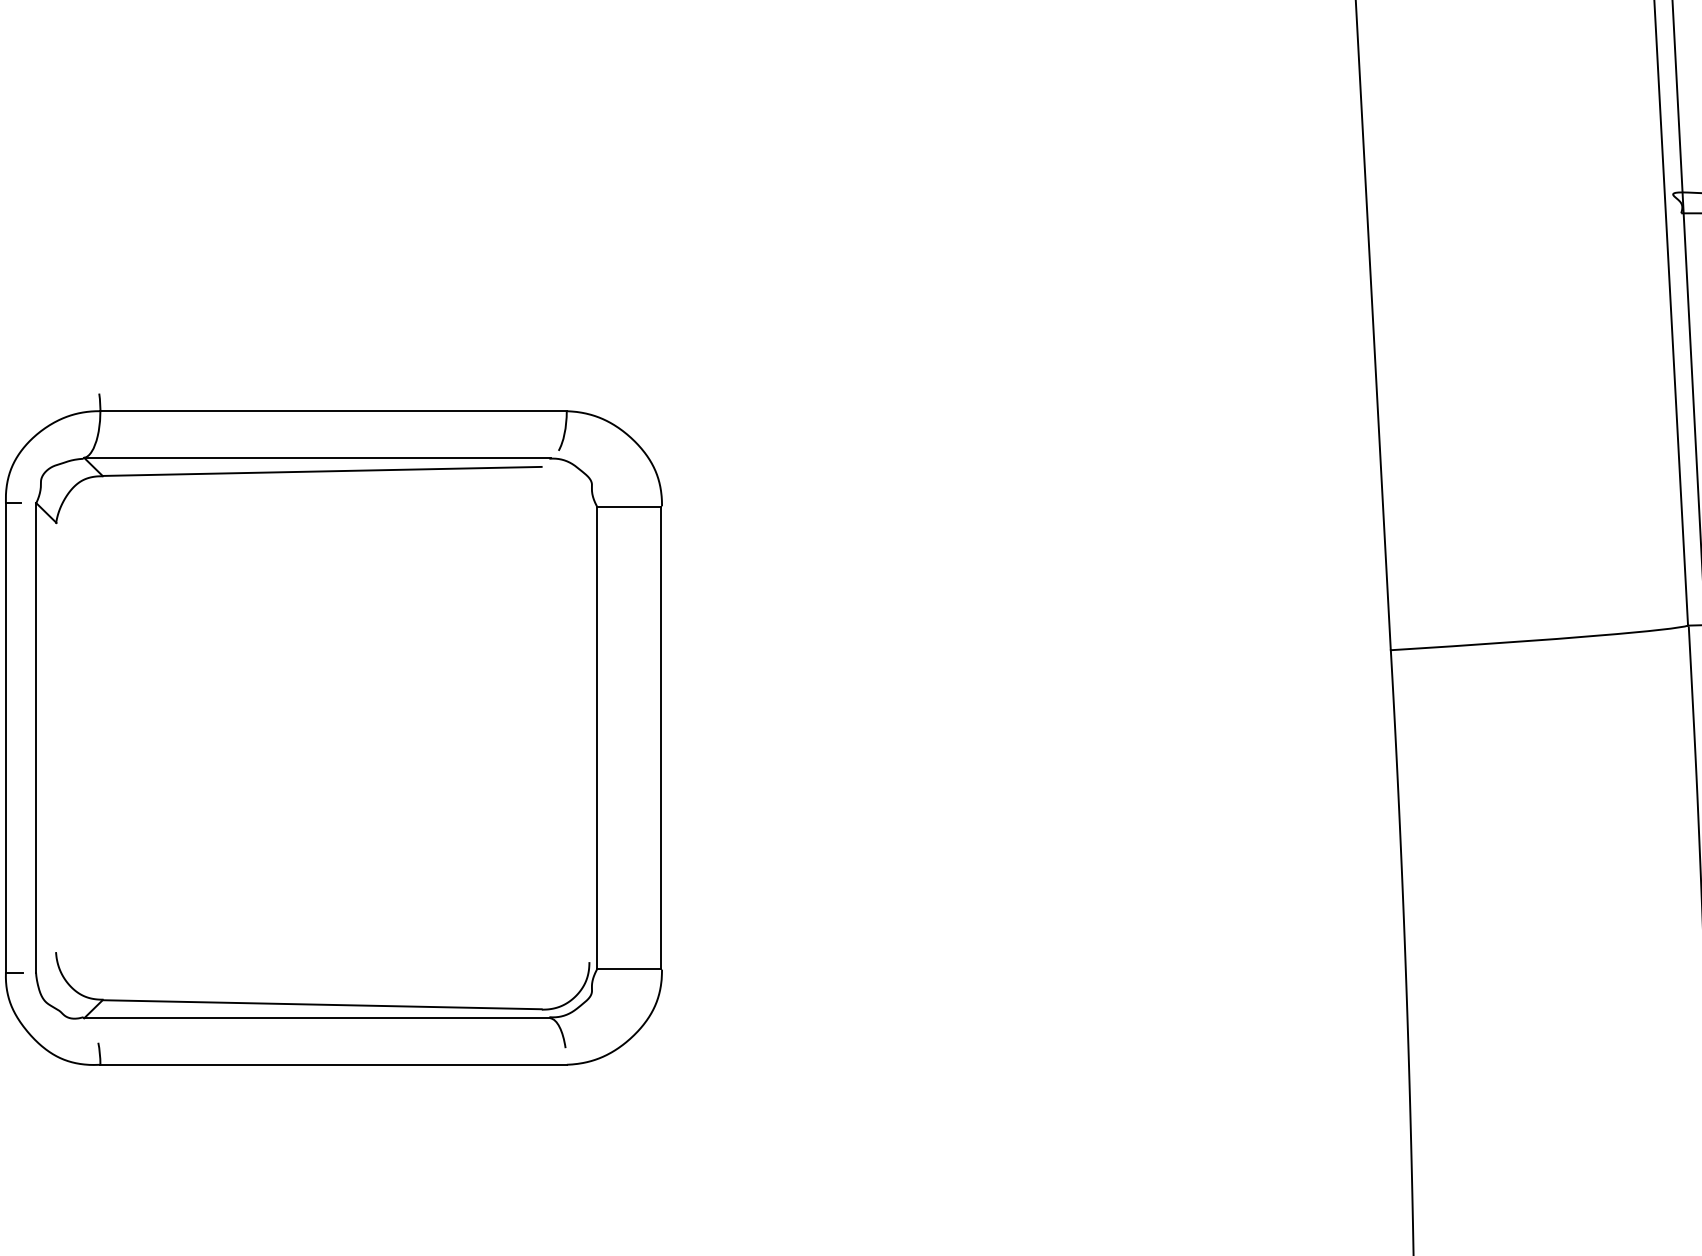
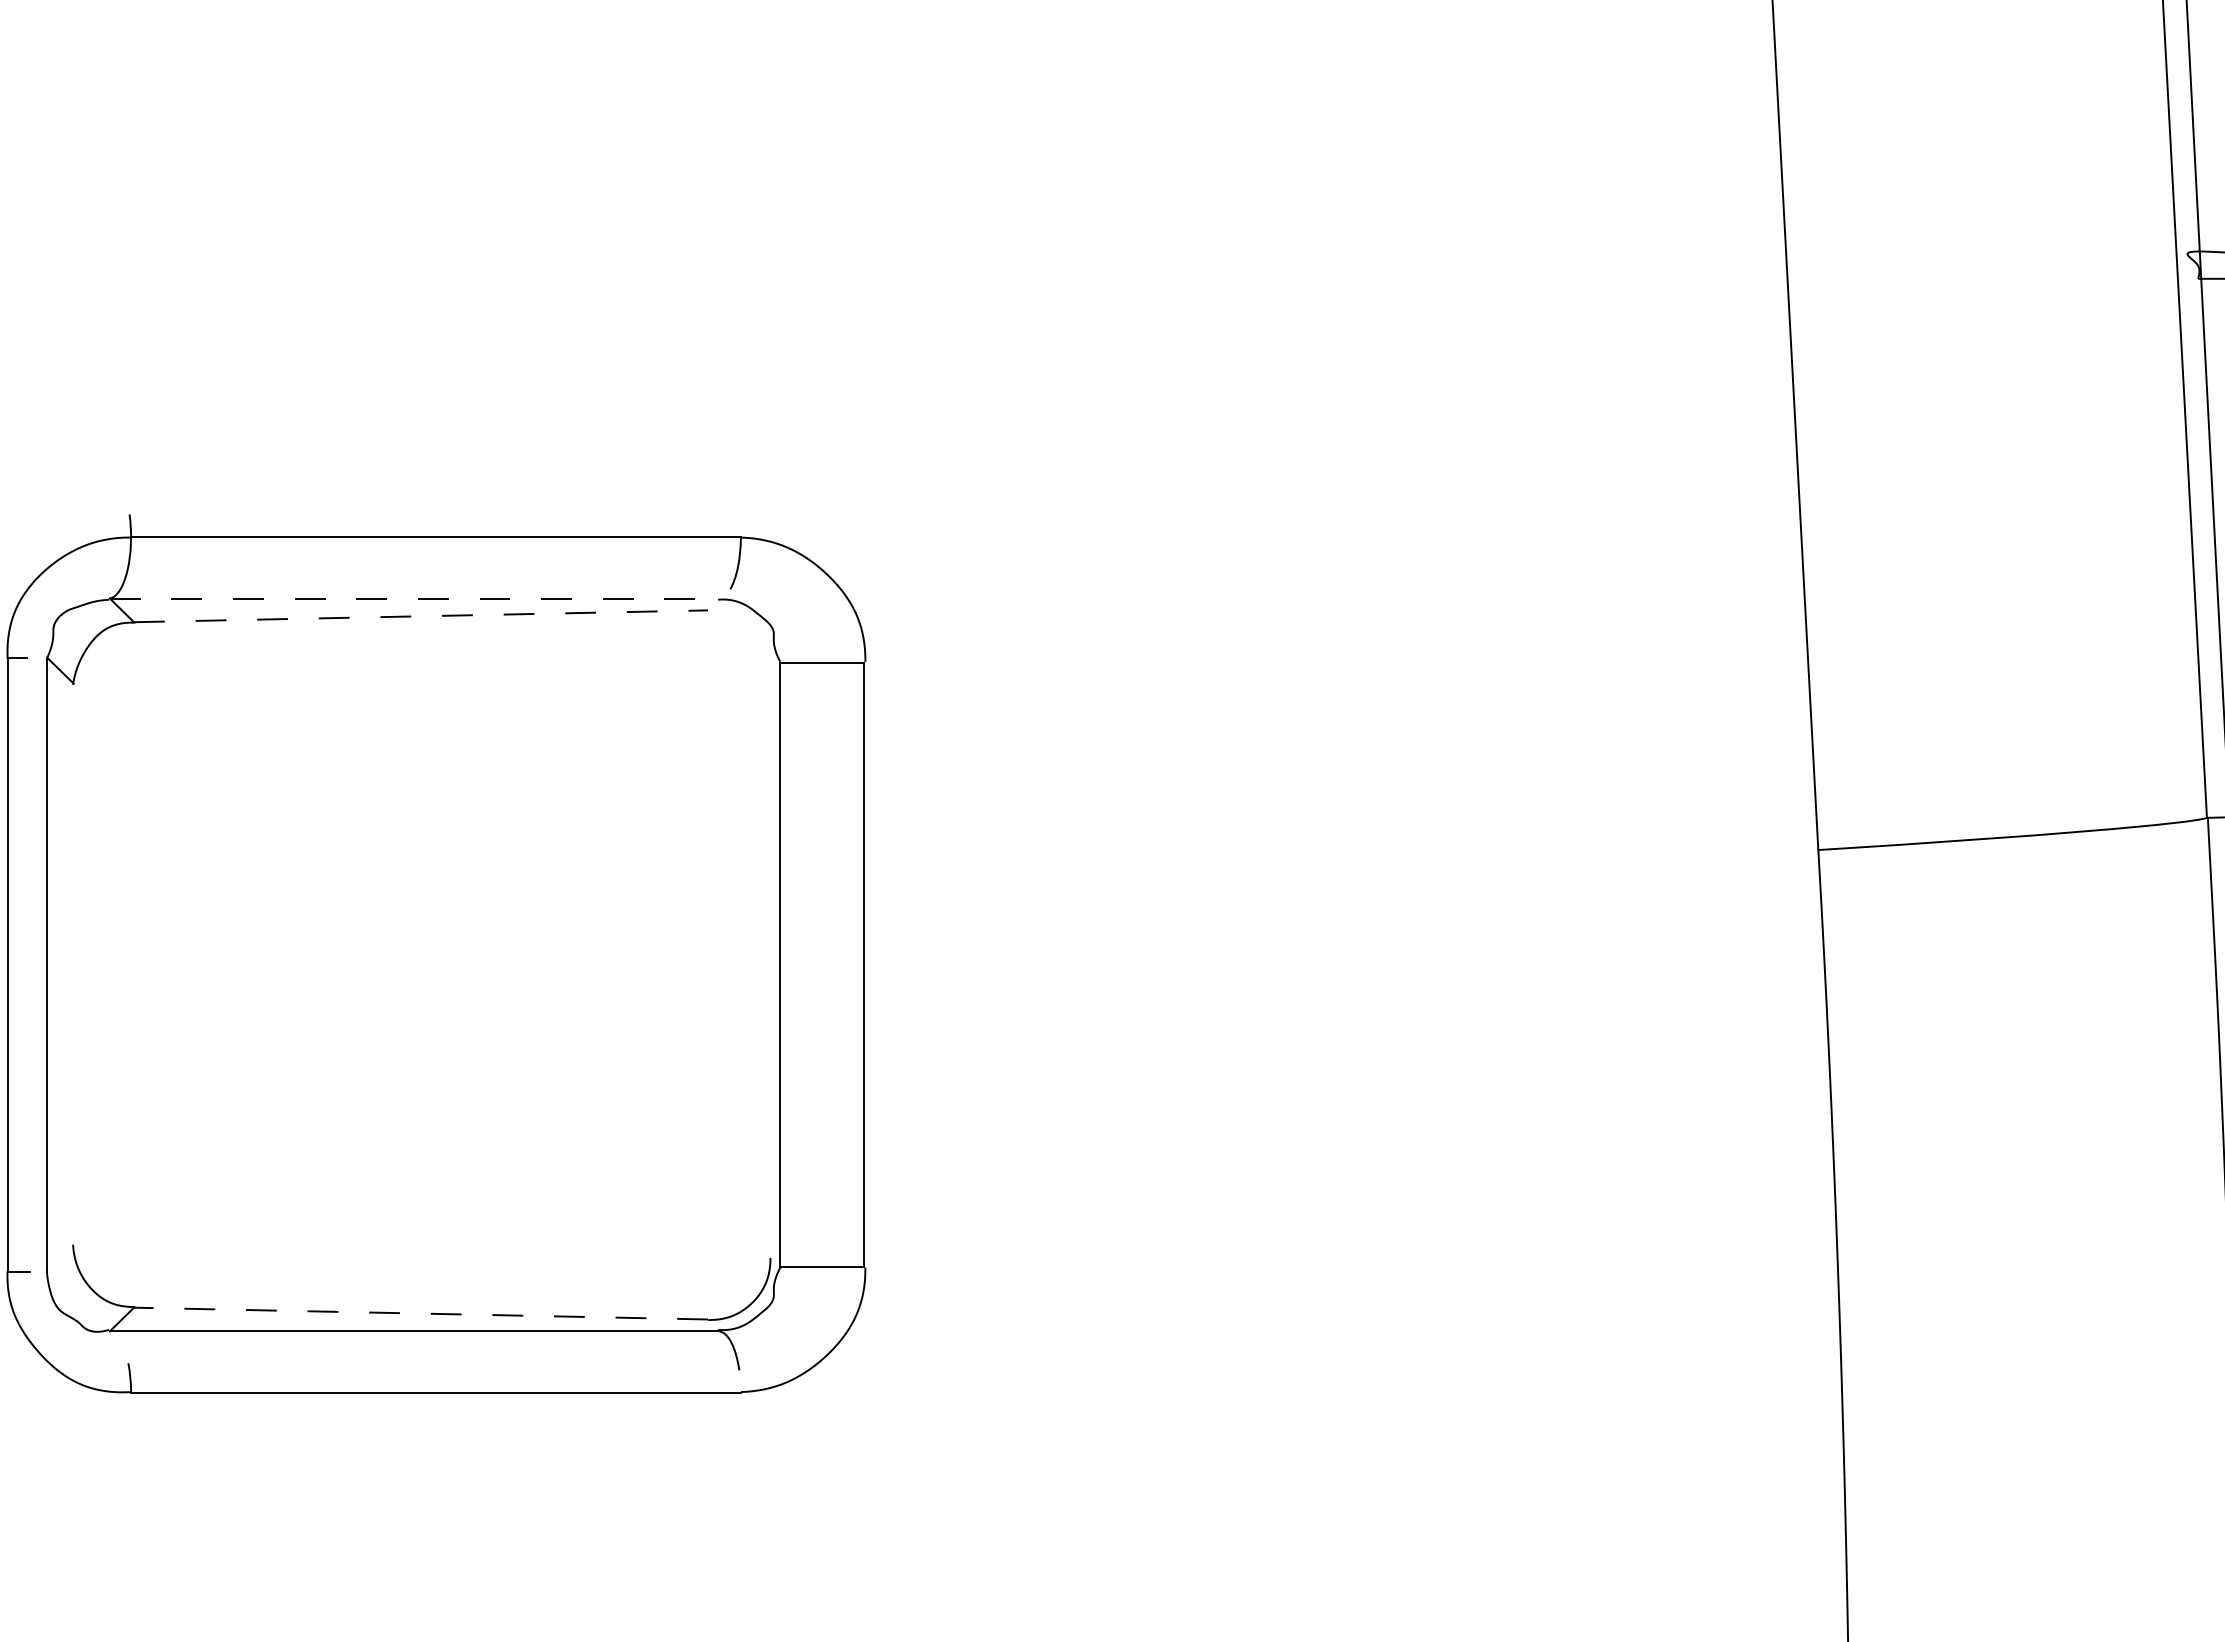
line: (317, 457) -> (414, 598), solid -> dashed
line: (322, 471) -> (421, 616), solid -> dashed
line: (321, 1004) -> (420, 1313), solid -> dashed

